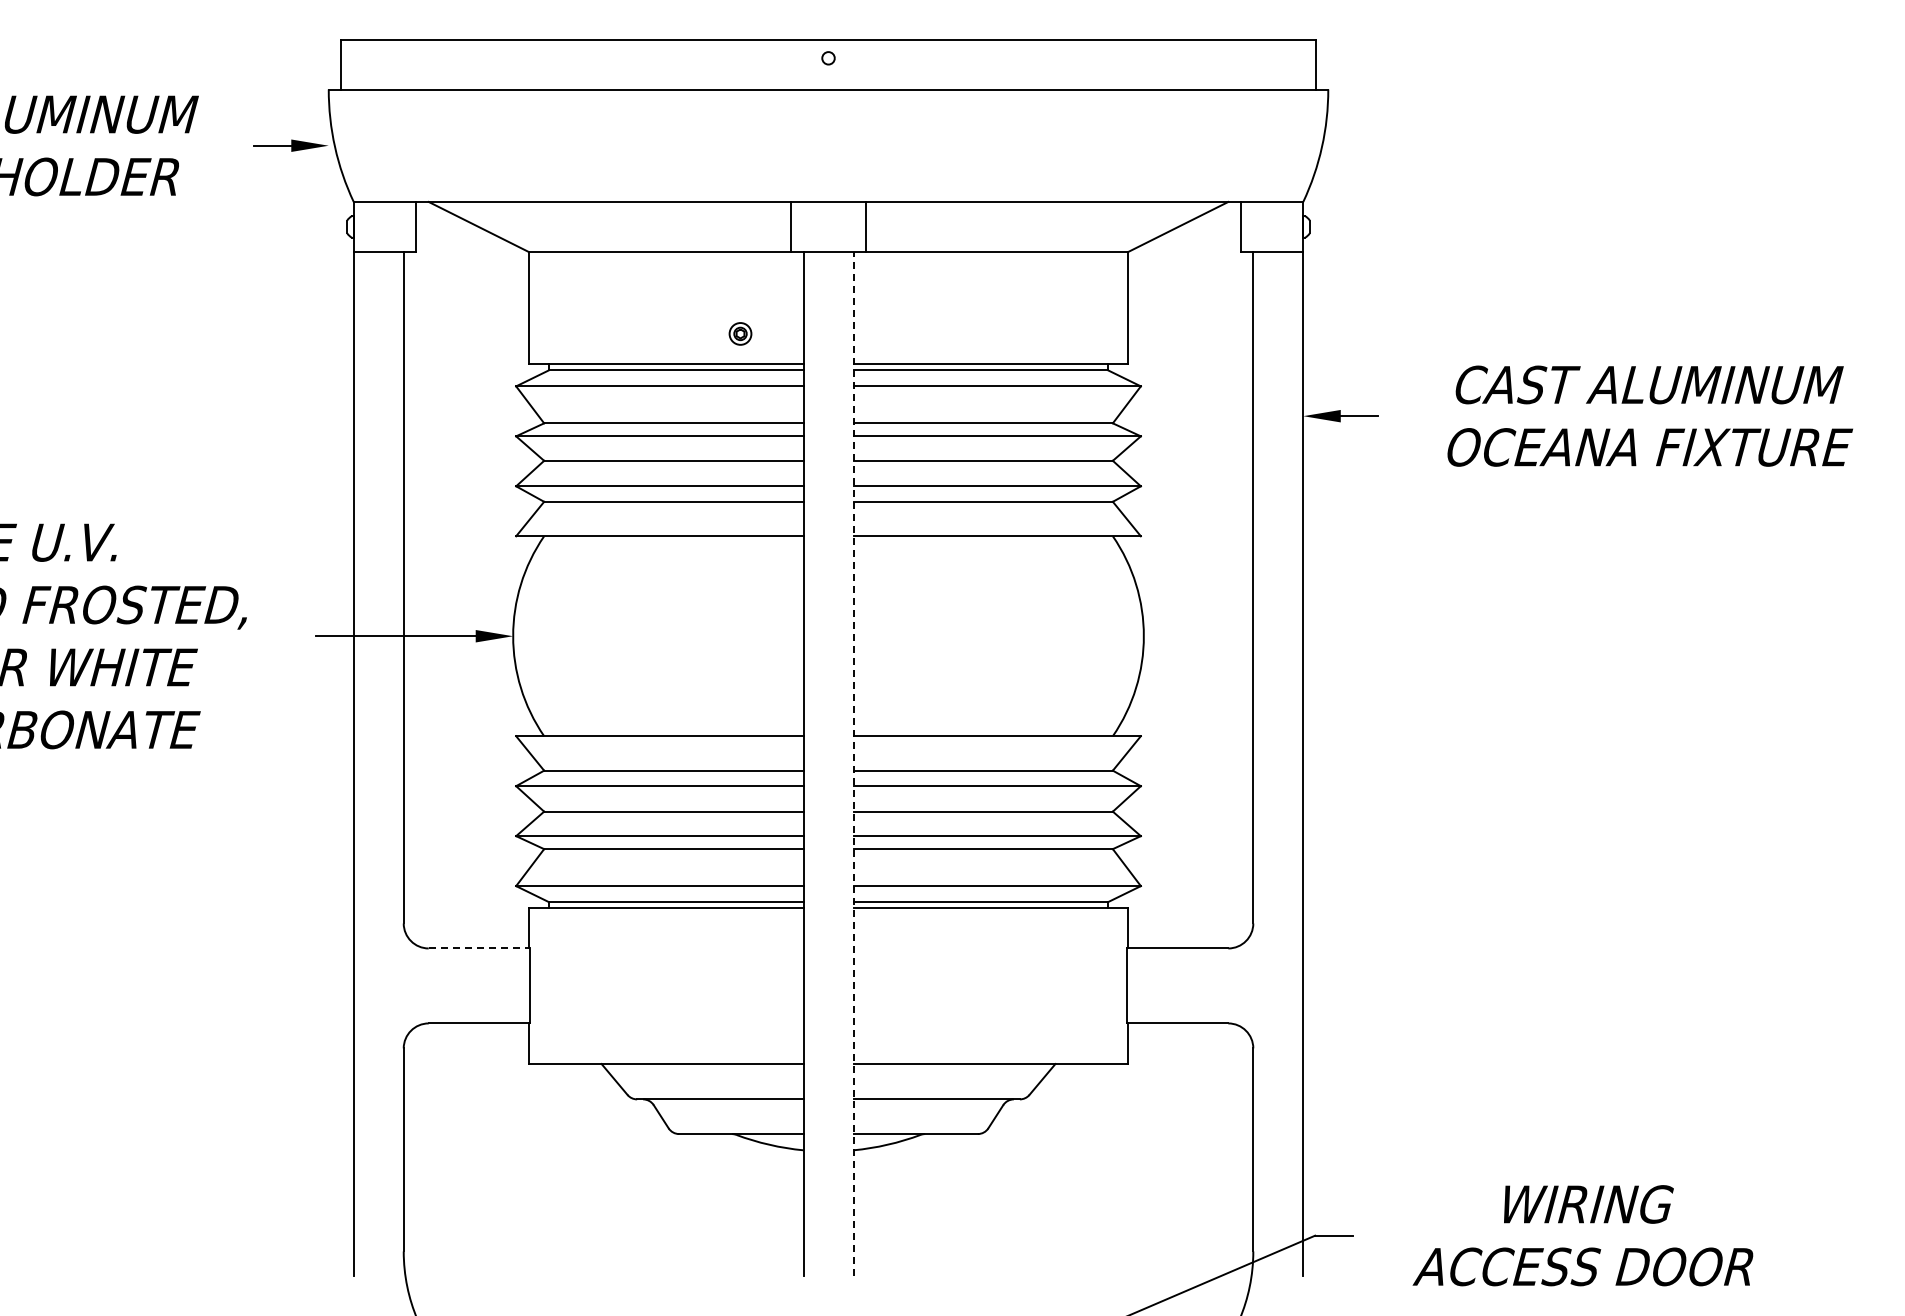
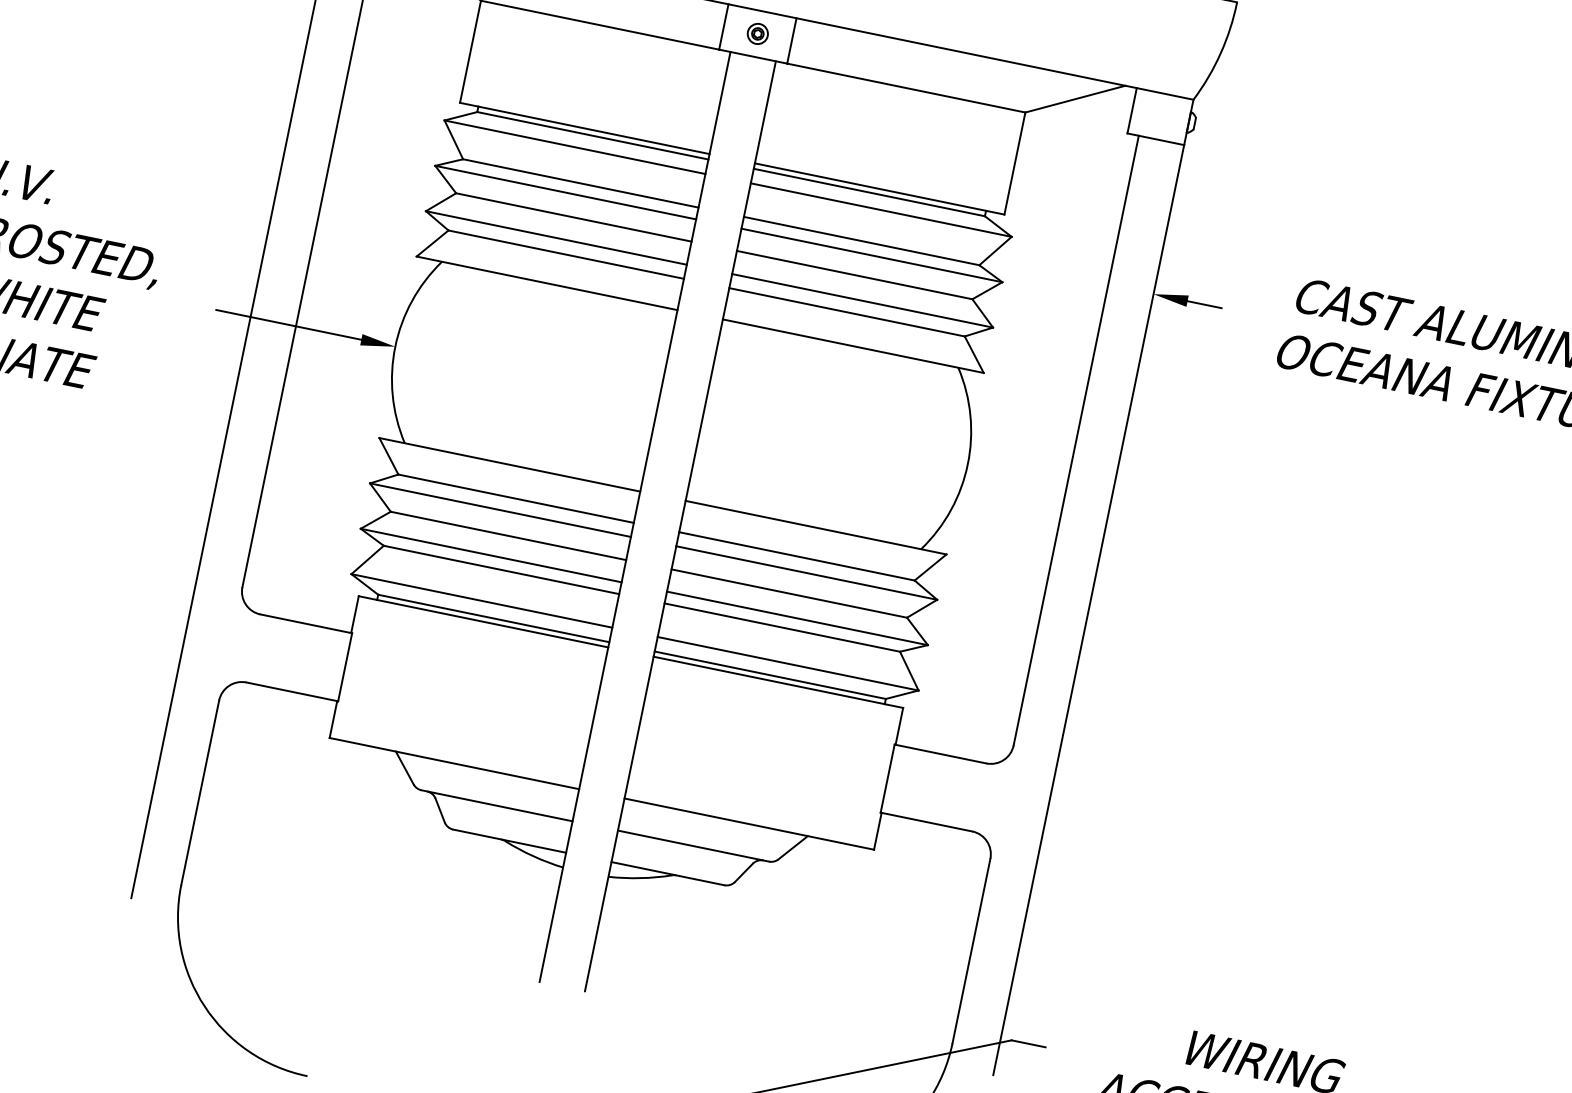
part: (740, 333) -> (757, 33), moved
line: (853, 763) -> (680, 525), dashed -> solid
line: (479, 948) -> (306, 623), dashed -> solid

